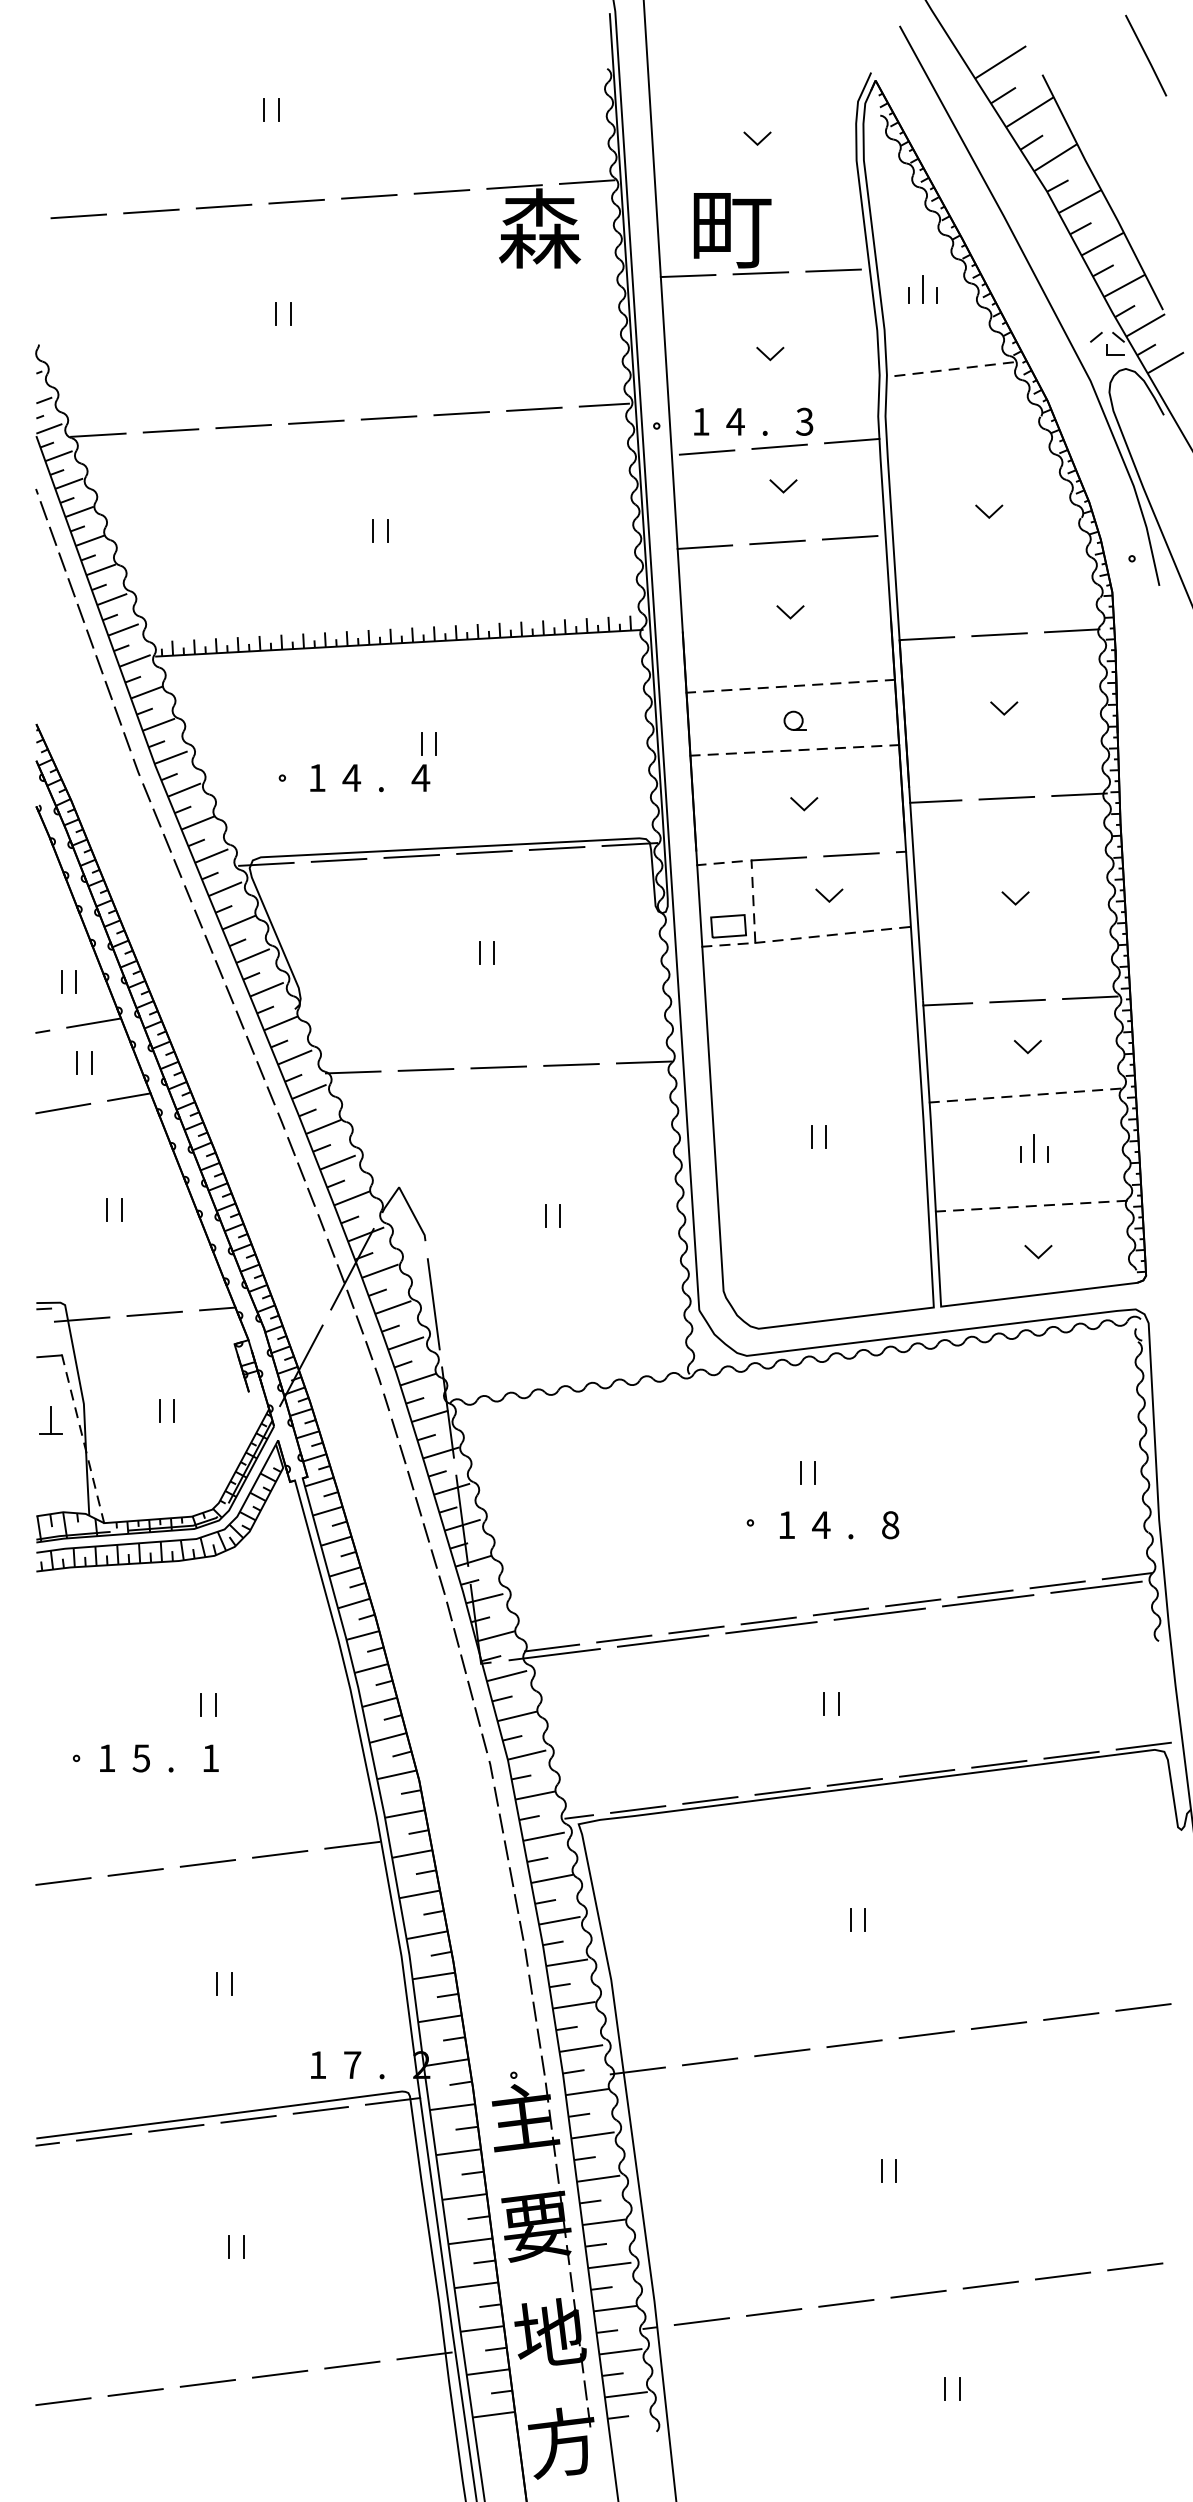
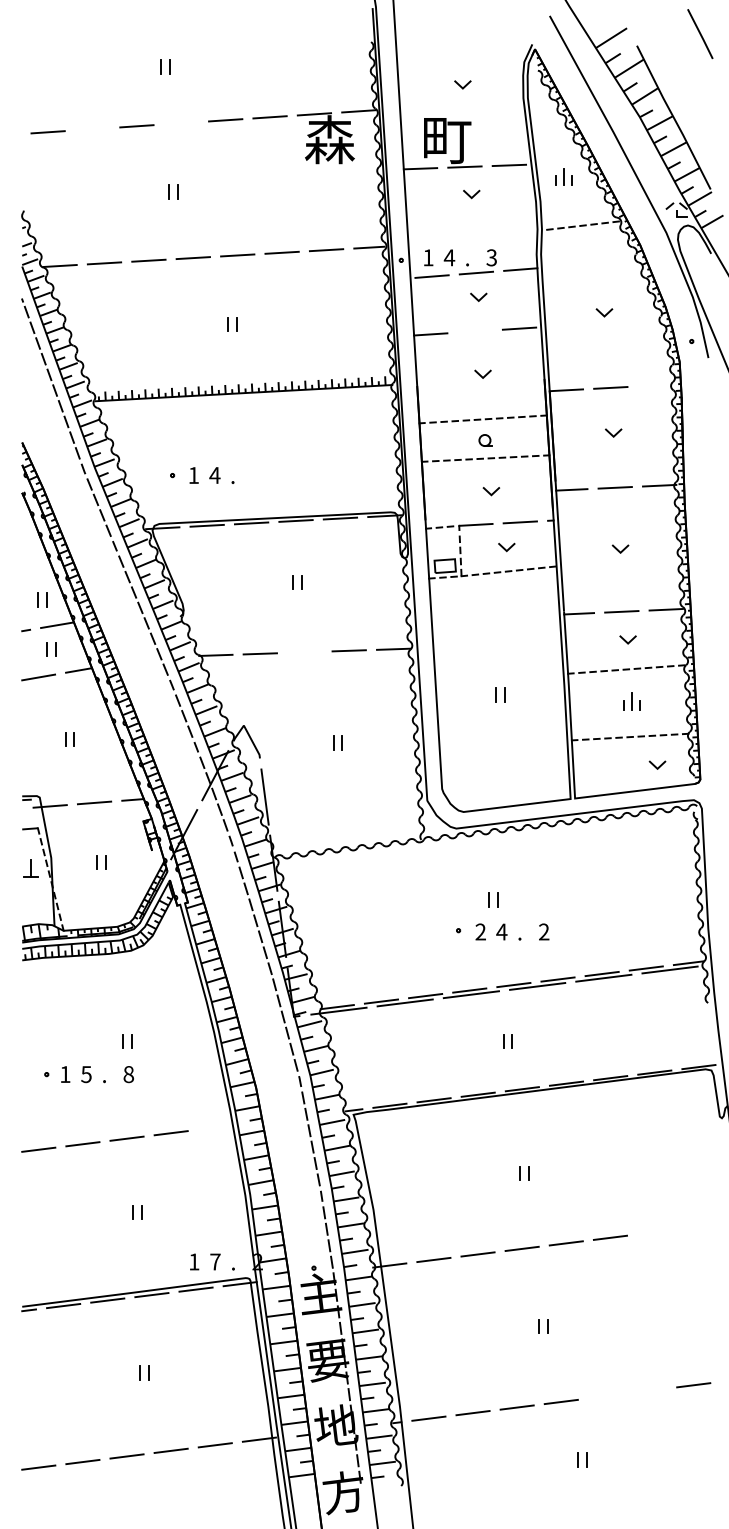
line: (295, 202) -> (180, 123), removed
line: (151, 211) -> (92, 129), removed
line: (768, 355) -> (470, 195), moved
line: (776, 542) -> (474, 331), removed
line: (1071, 630) -> (654, 385), removed
part: (423, 761) -> (258, 465), removed
line: (498, 1066) -> (304, 651), removed
line: (1035, 1252) -> (655, 765), moved
text: (786, 1524) -> (480, 931), 1 -> 2
text: (891, 1524) -> (544, 931), 8 -> 2
text: (210, 1758) -> (128, 1074), 1 -> 8
line: (351, 1845) -> (214, 1127), removed
line: (1143, 2007) -> (698, 1226), removed
line: (1071, 2016) -> (654, 1232), removed
line: (1062, 2275) -> (649, 1390), removed
line: (990, 2285) -> (605, 1396), removed

